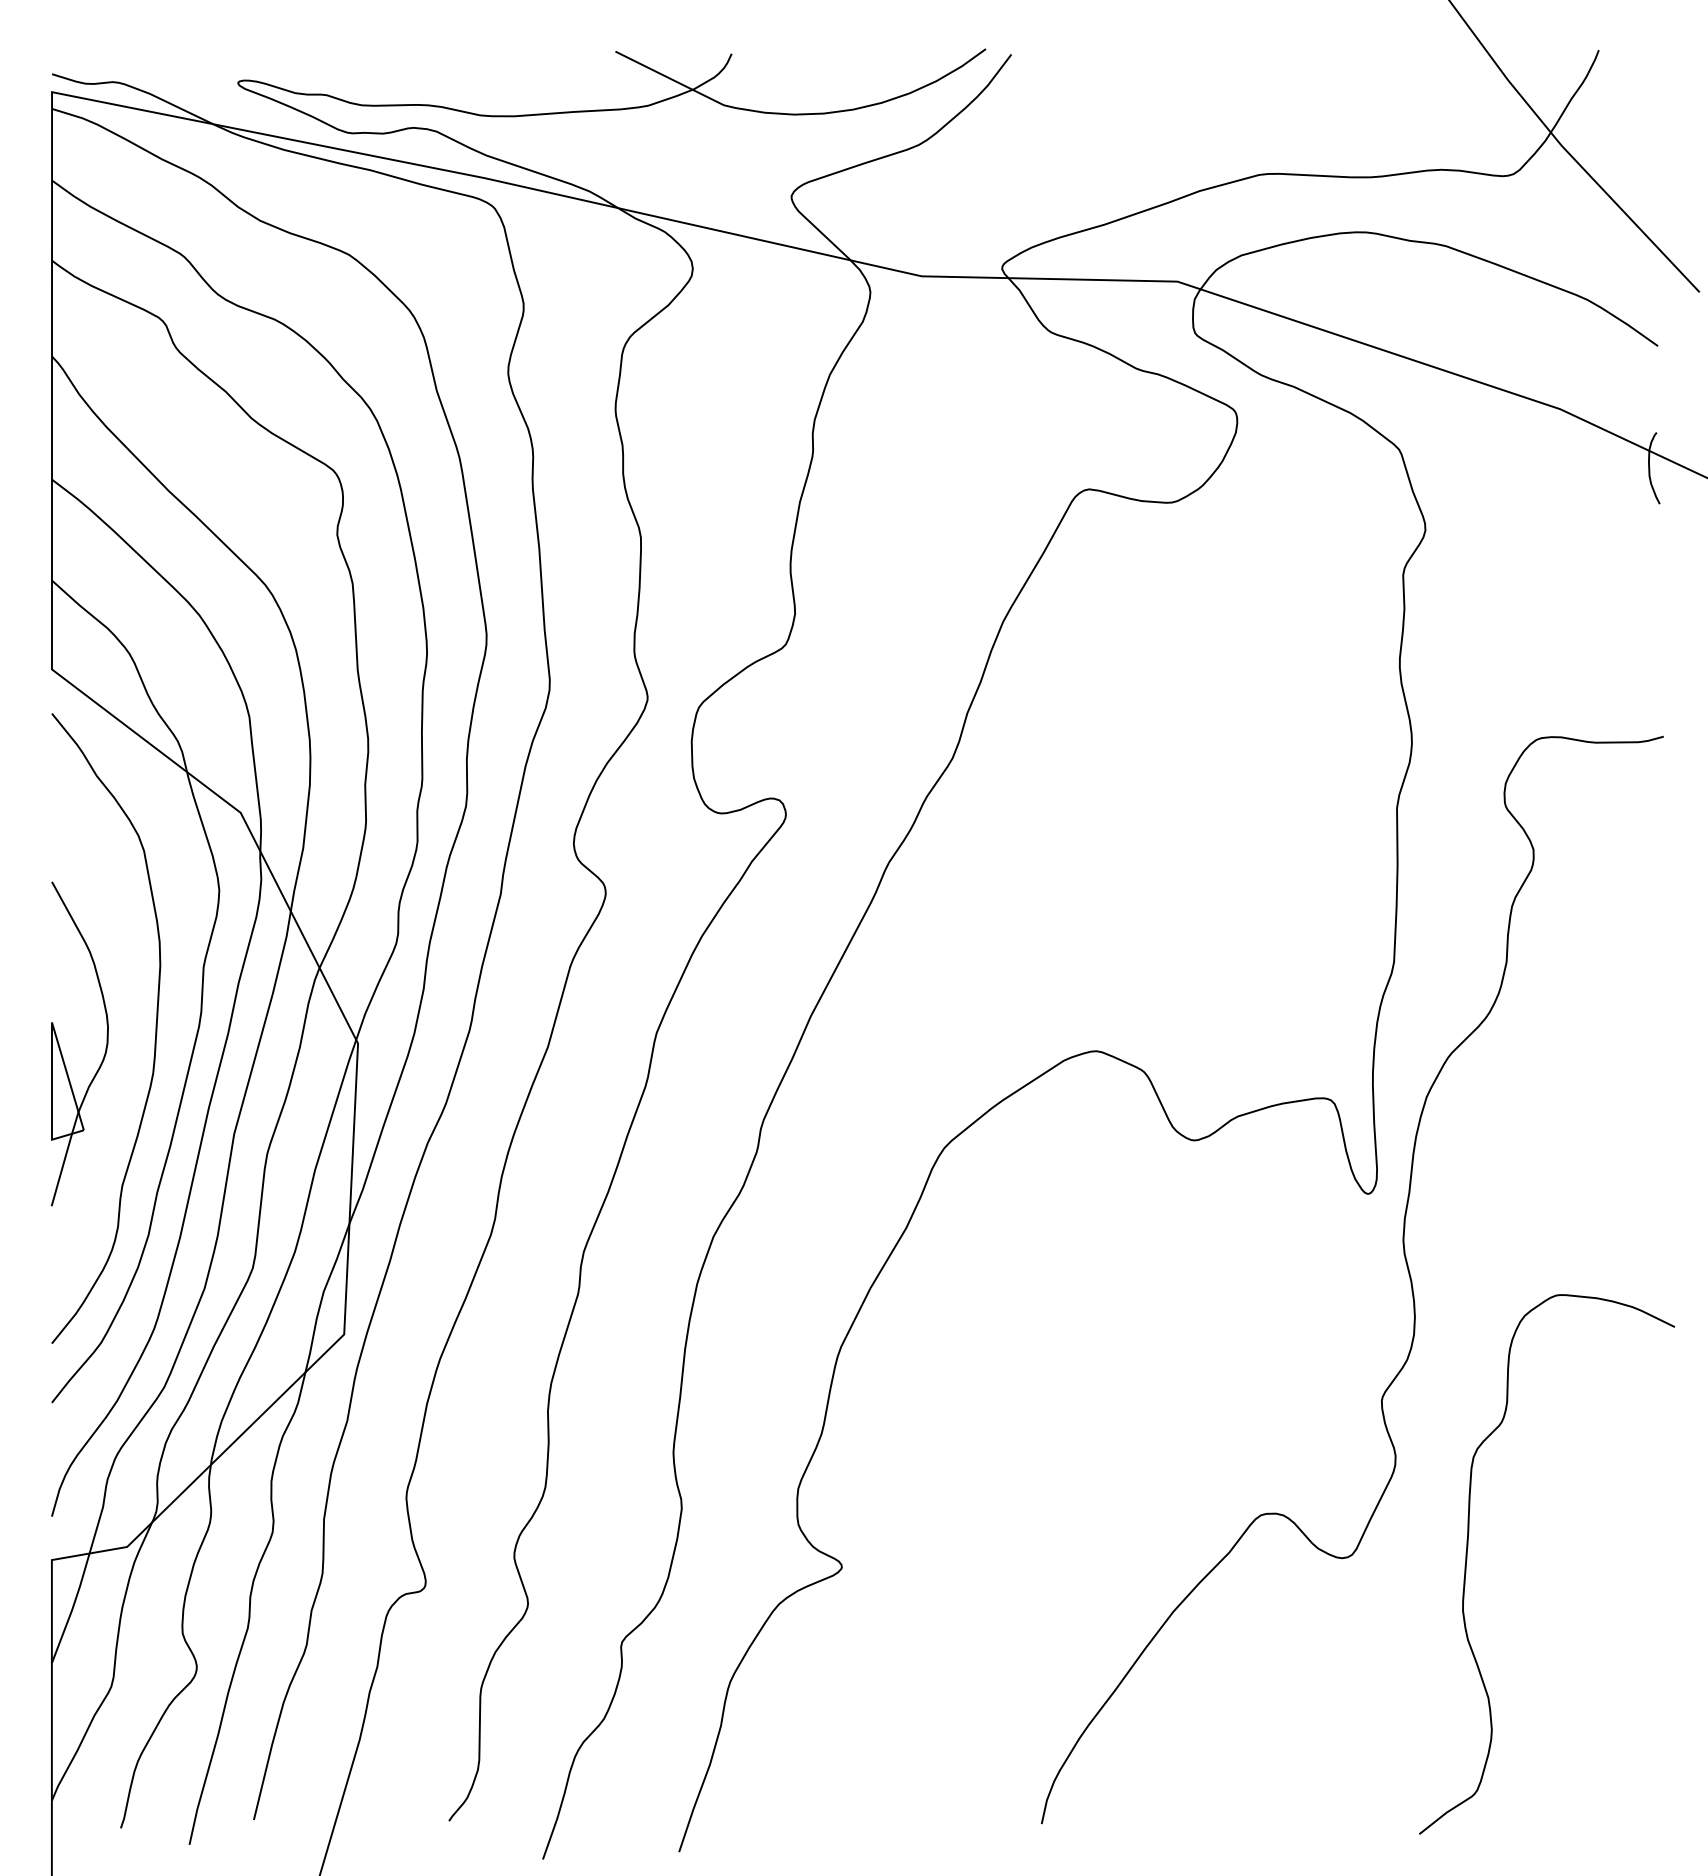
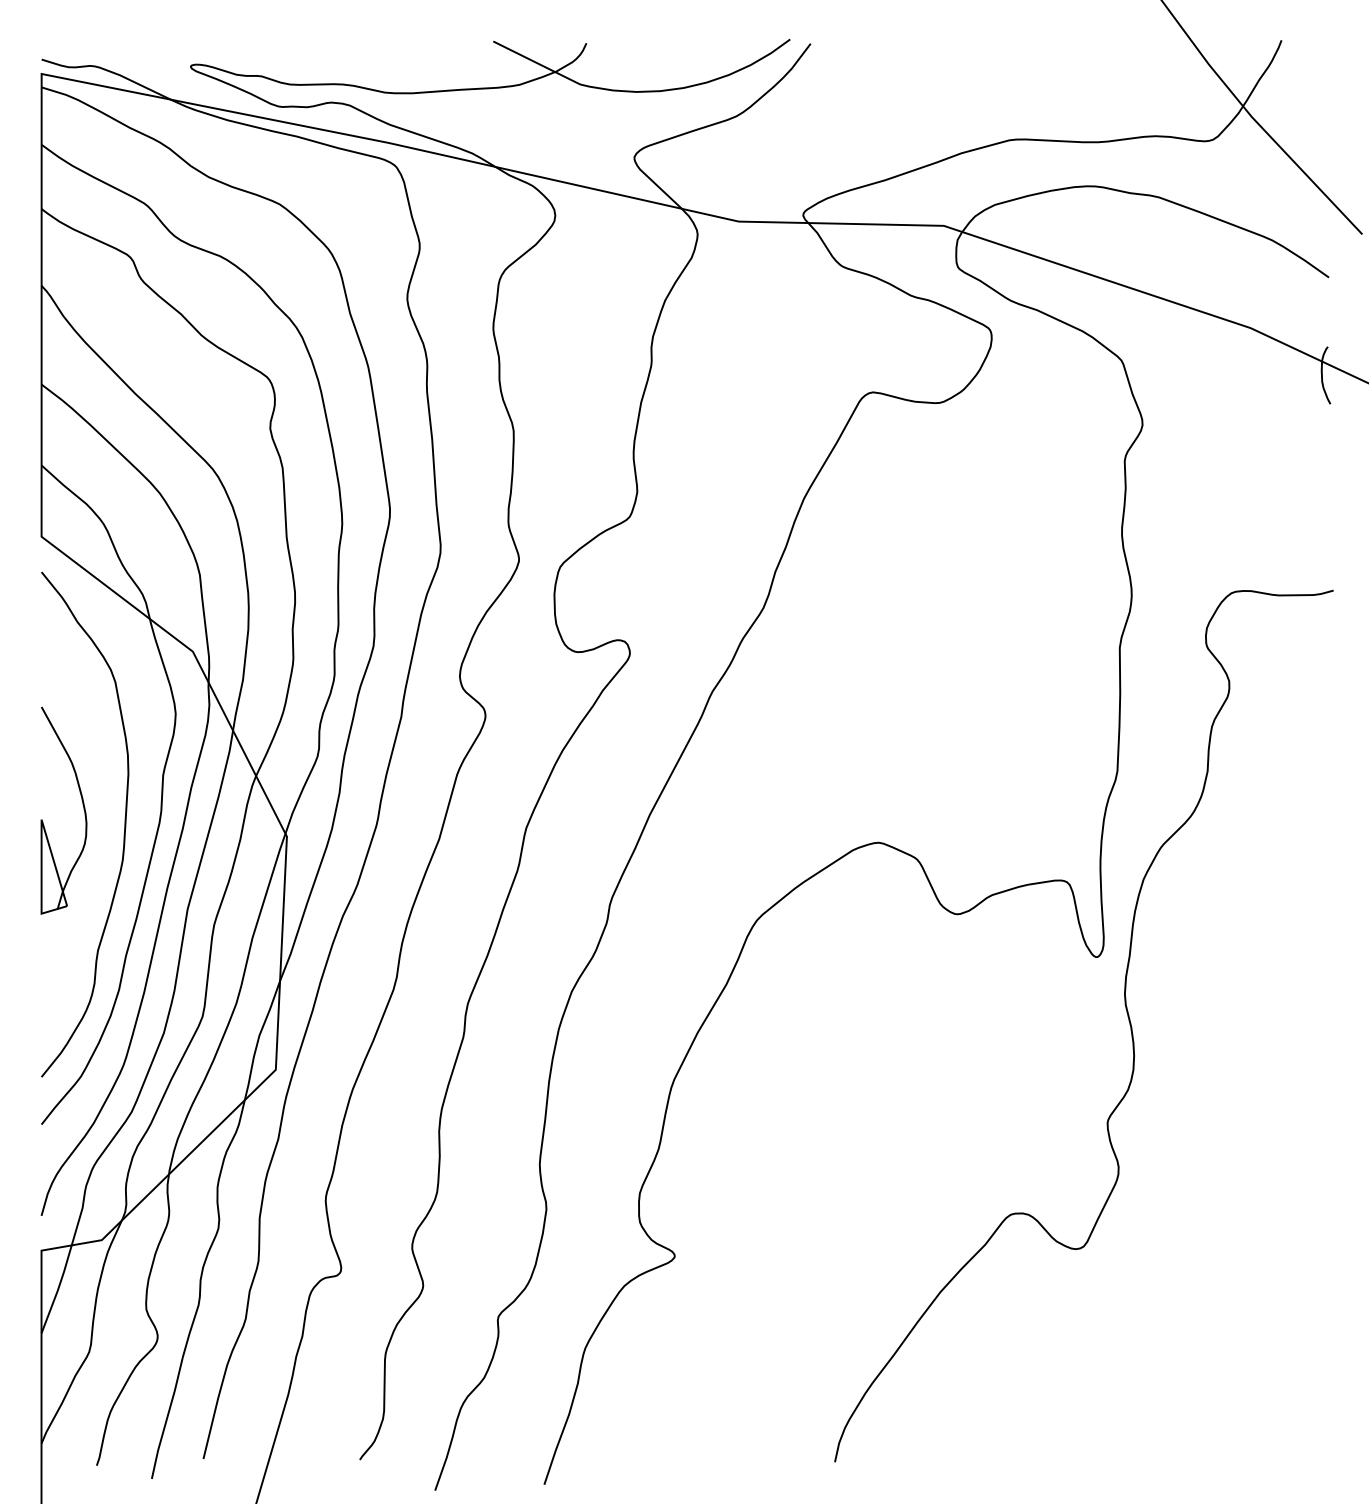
line: (61, 1169) -> (49, 937), removed
curve: (1467, 1561) -> (1176, 1251), removed

